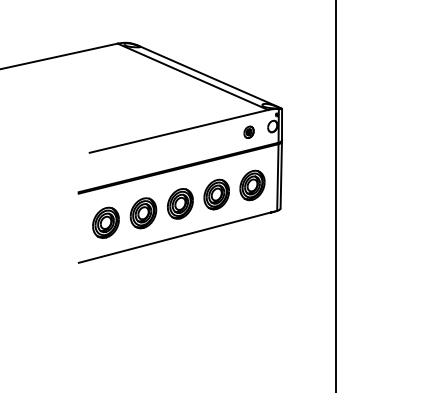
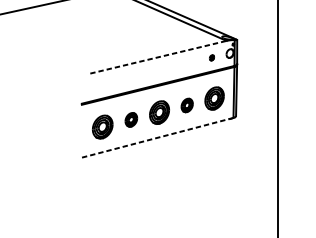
line: (178, 131) -> (158, 57), solid -> dashed
part: (248, 131) -> (211, 57), size x0.6
part: (216, 194) -> (187, 105), size x0.6
part: (143, 213) -> (131, 119), size x0.6
line: (177, 236) -> (157, 137), solid -> dashed

